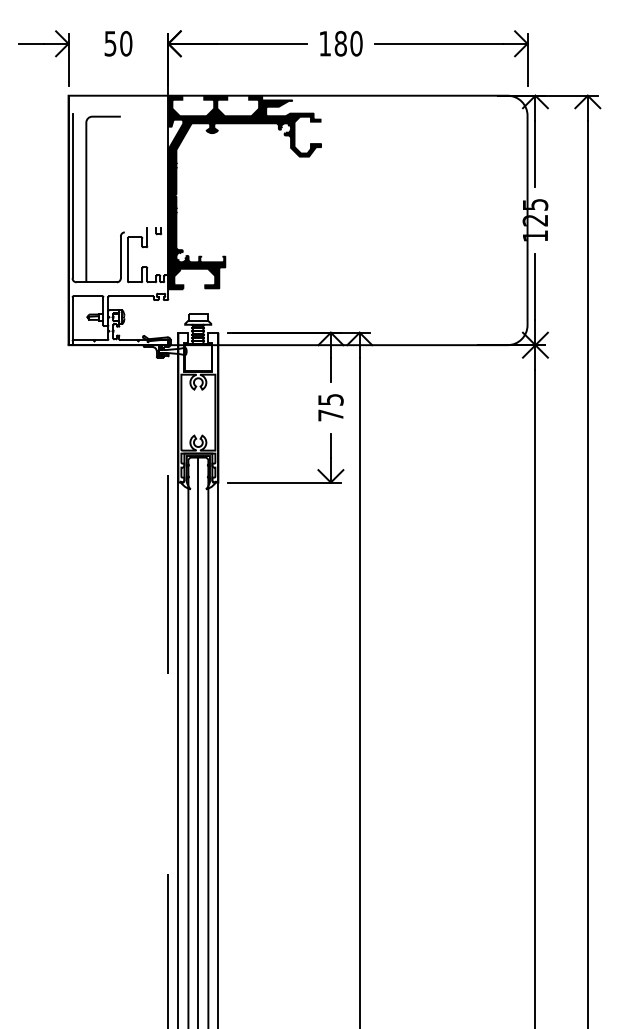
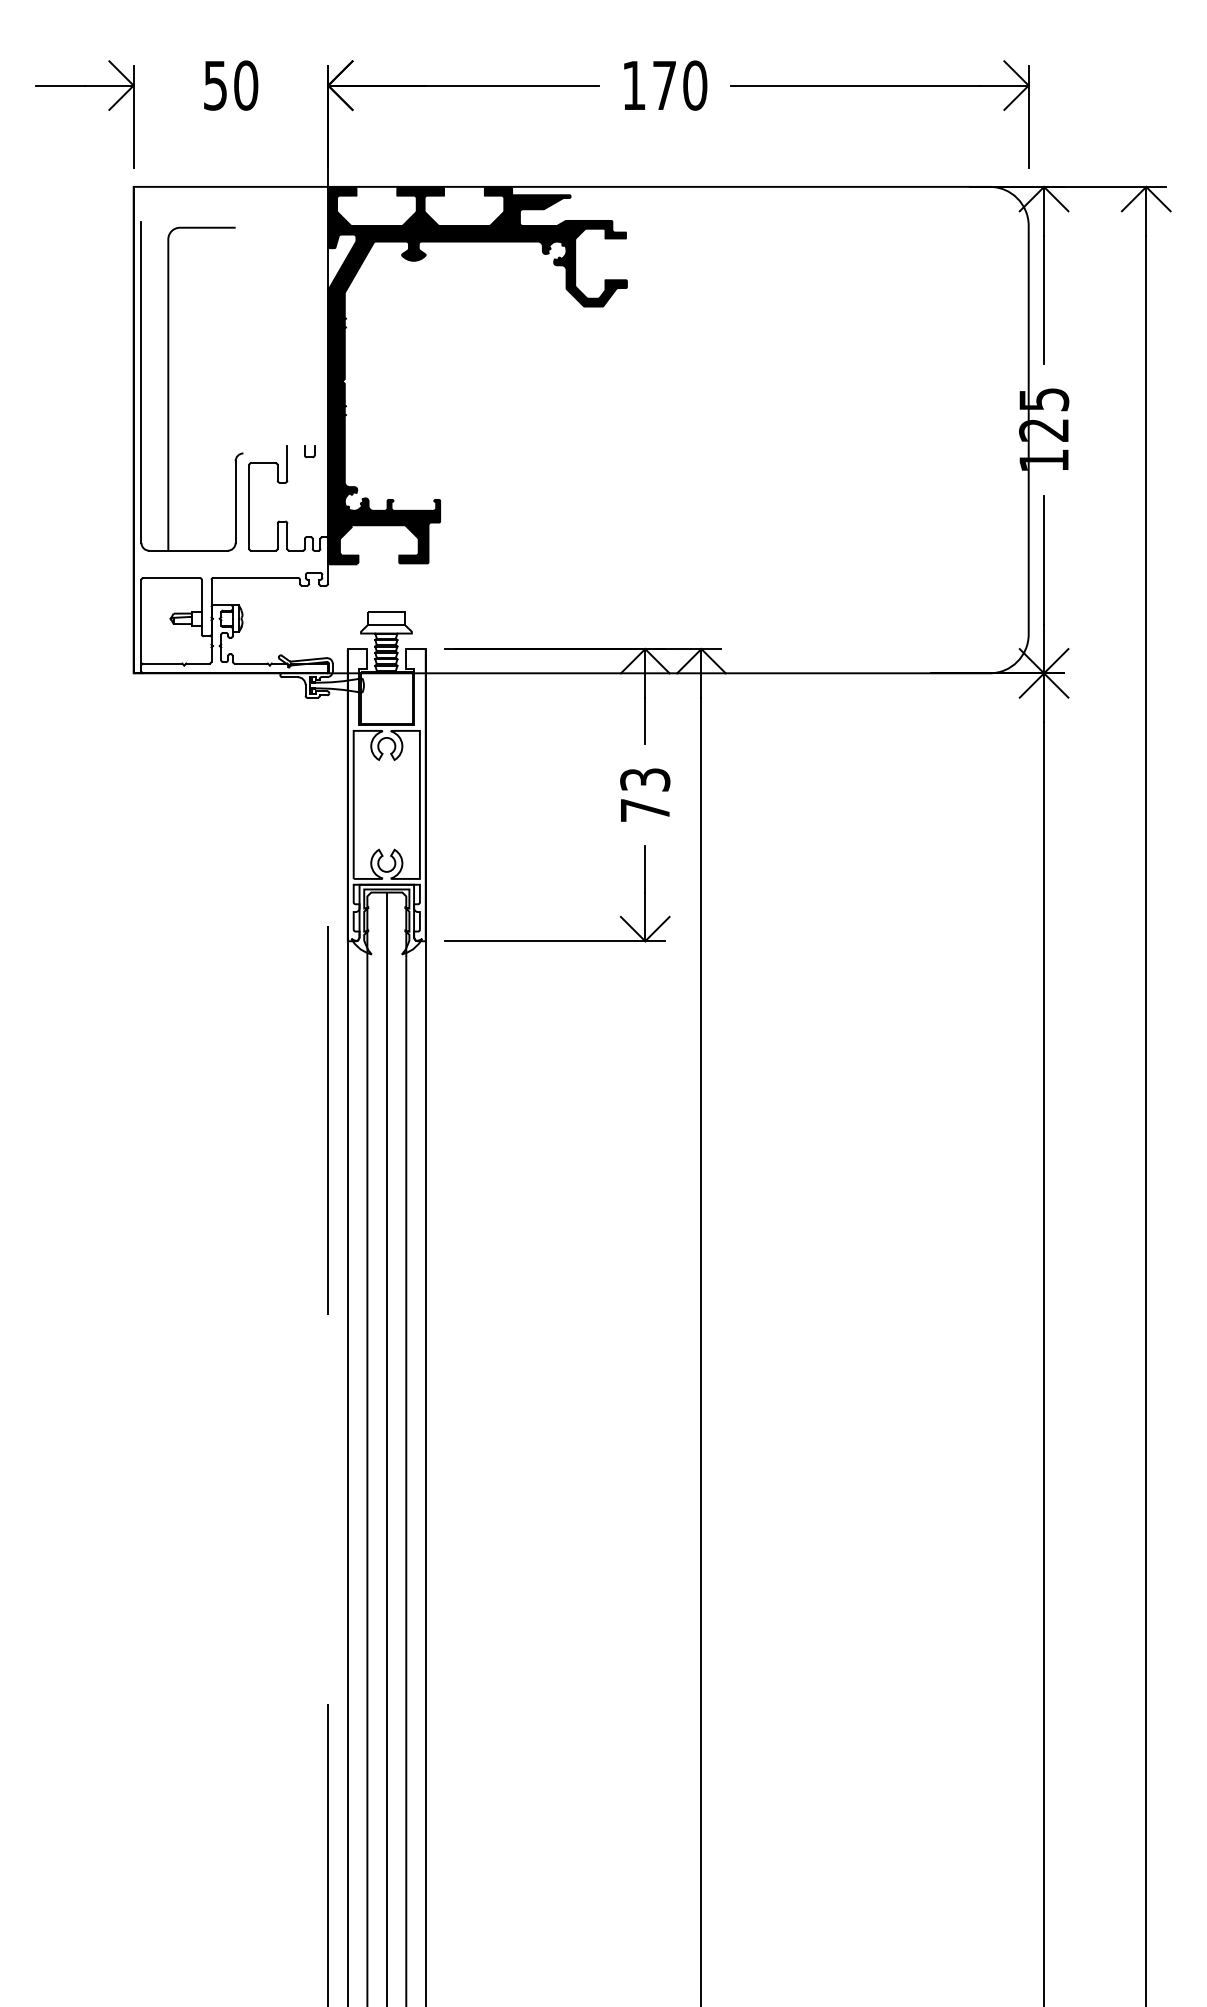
text: (340, 43) -> (663, 85), 180 -> 170
text: (330, 399) -> (644, 779), 75 -> 73

